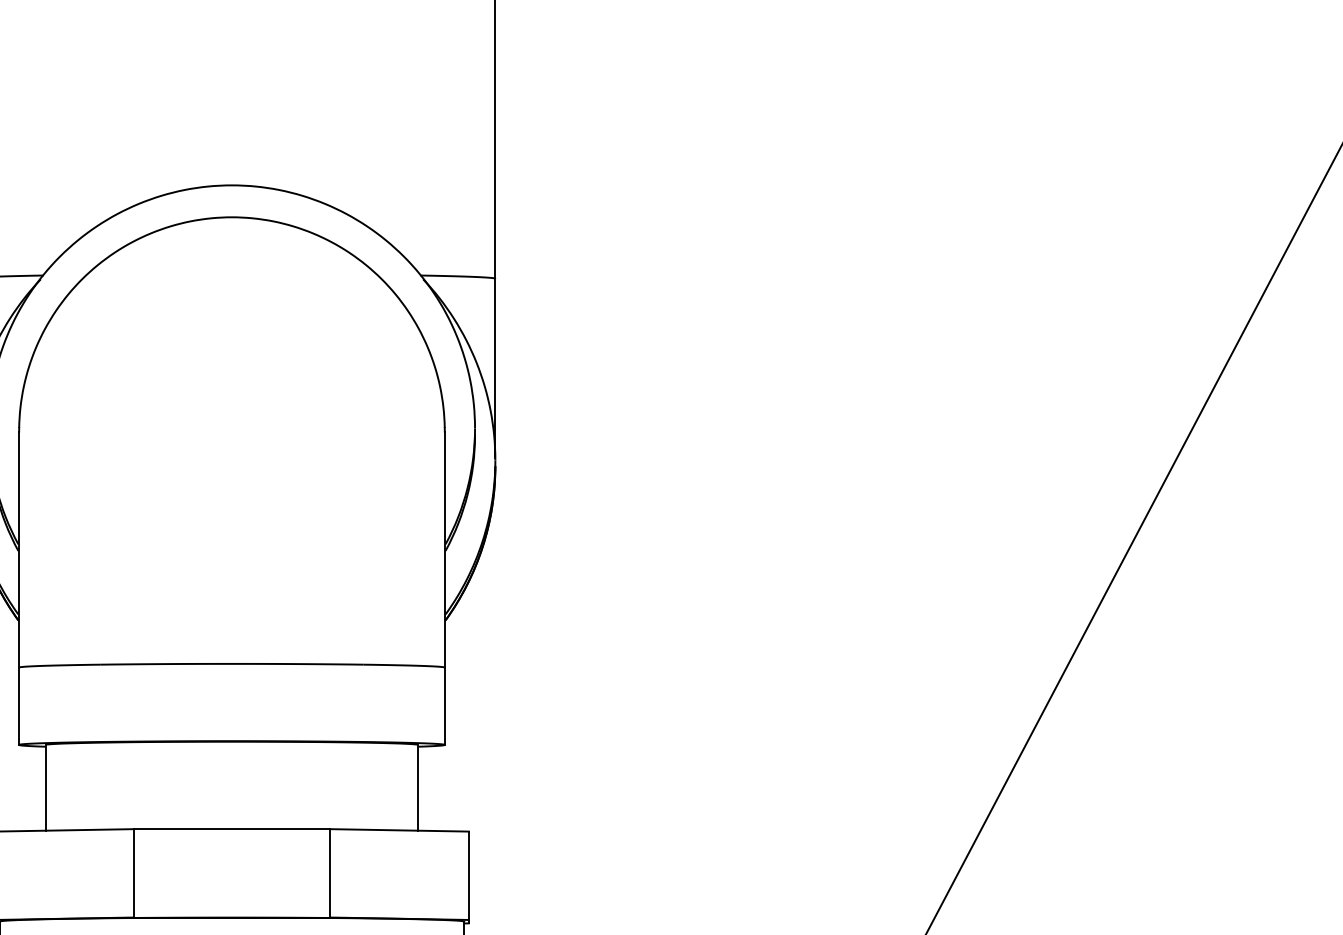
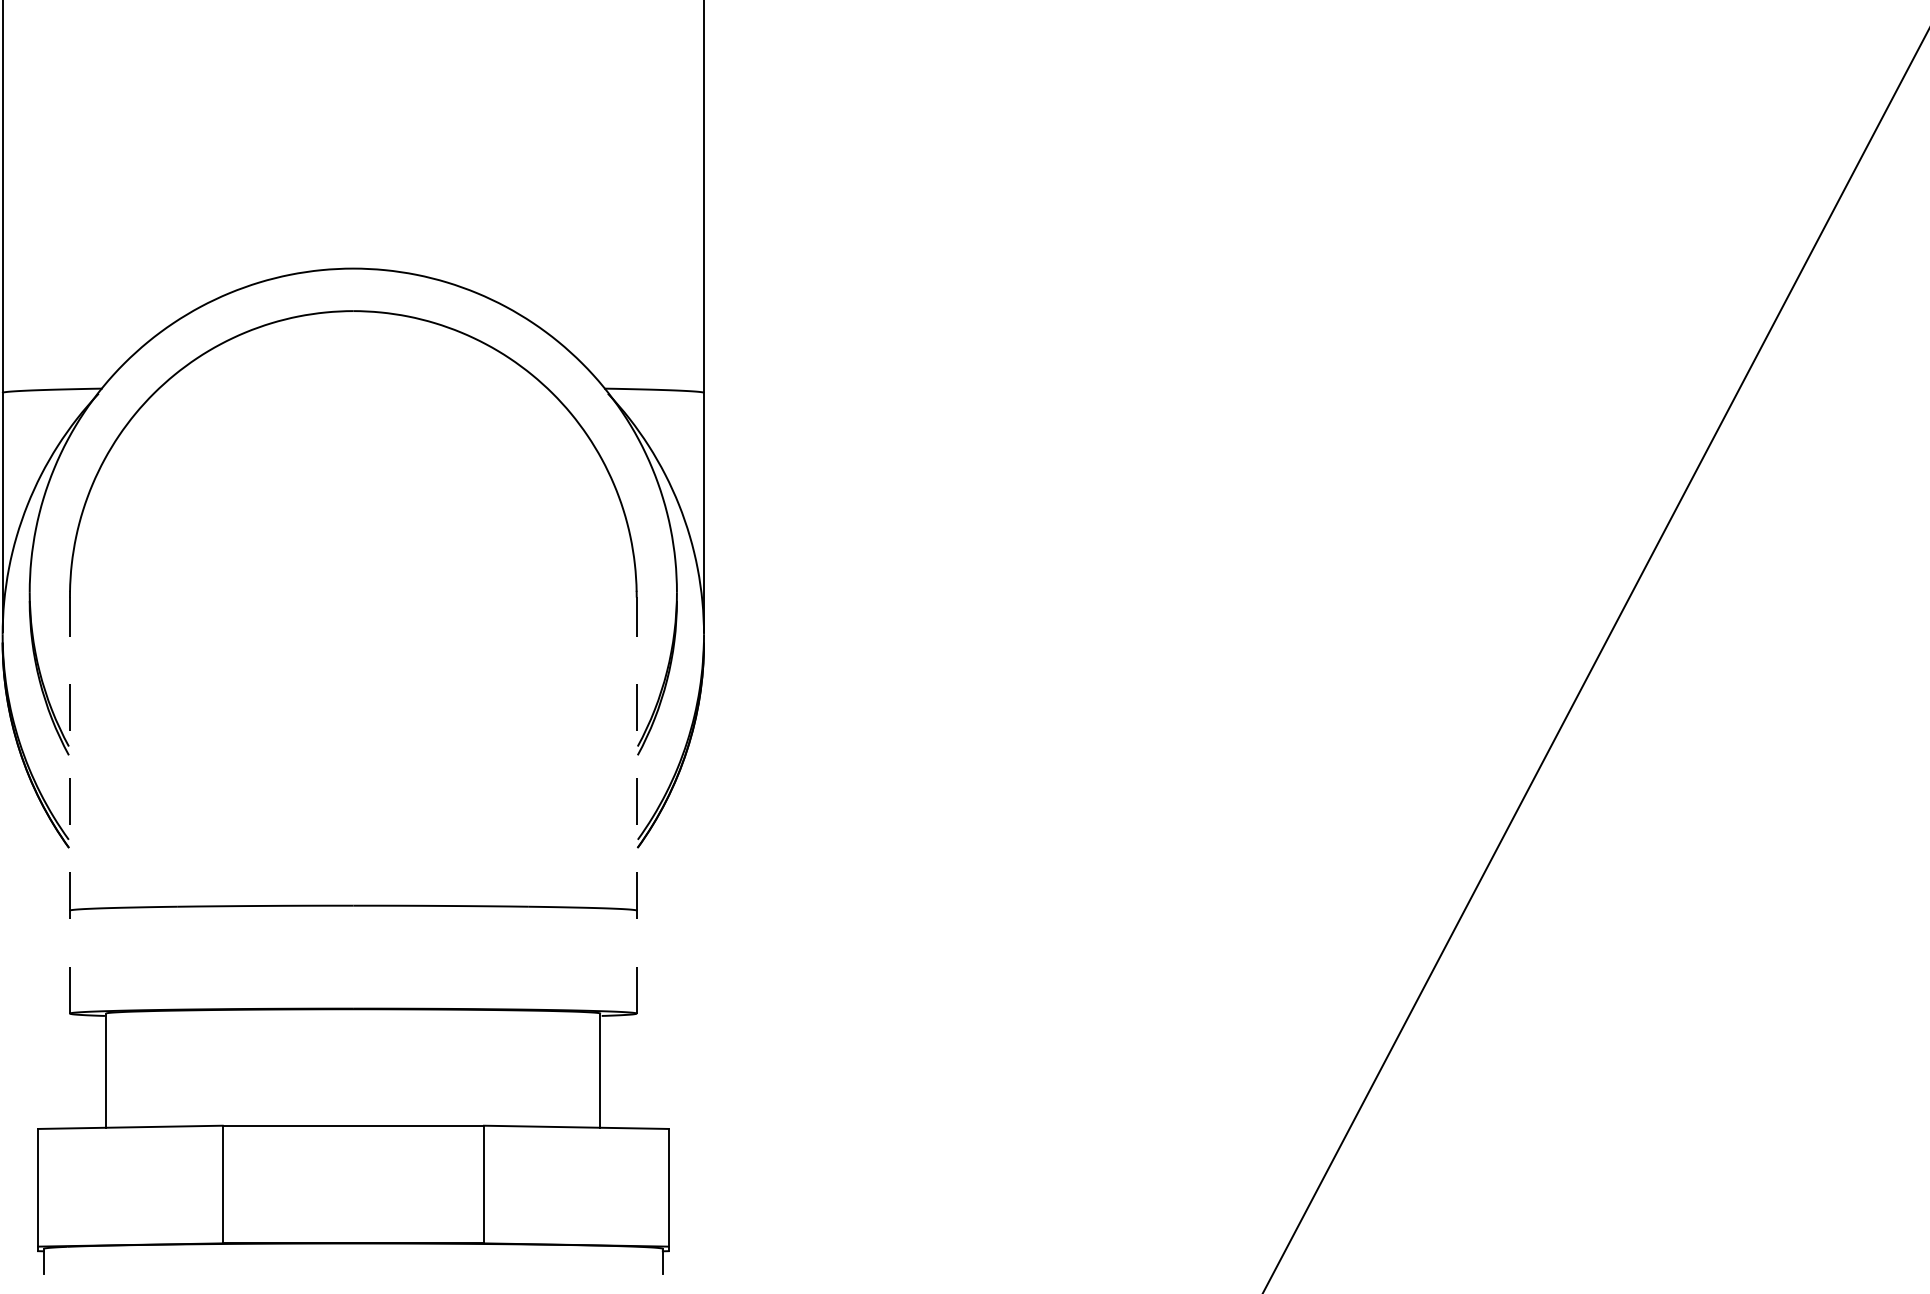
line: (18, 587) -> (69, 804), solid -> dashed
line: (444, 587) -> (636, 804), solid -> dashed

